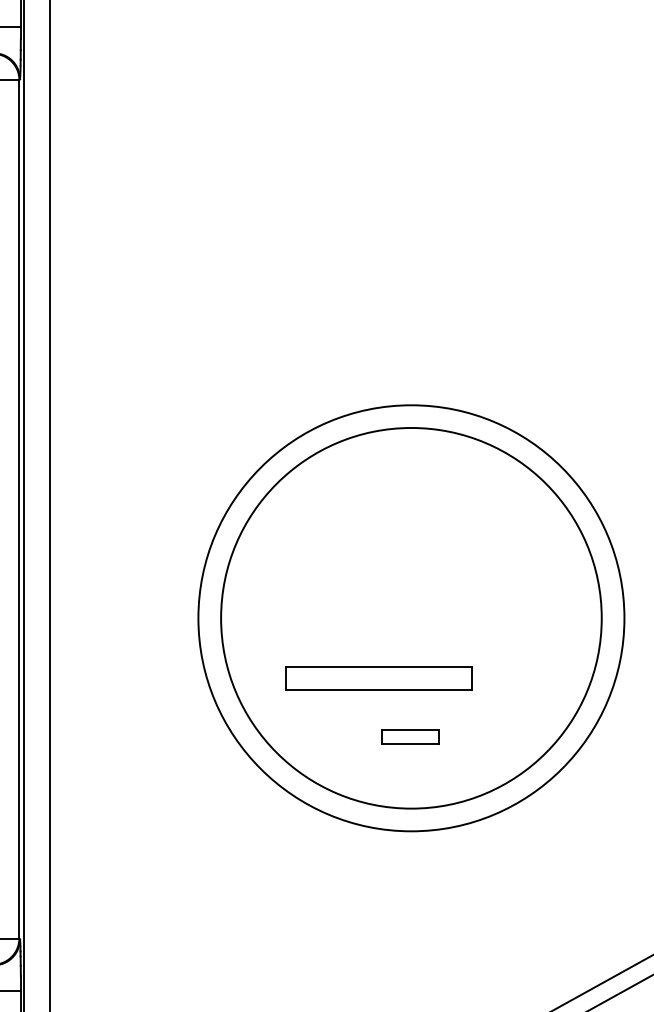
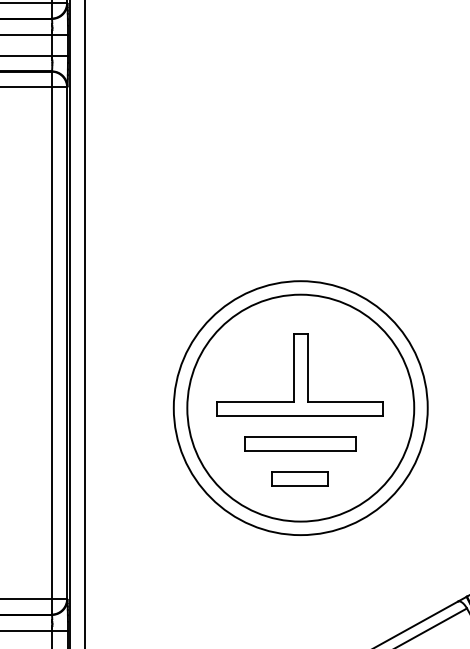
part: (409, 561) -> (299, 374), added
part: (379, 677) -> (300, 443), moved
part: (409, 736) -> (299, 478), size x1.67

